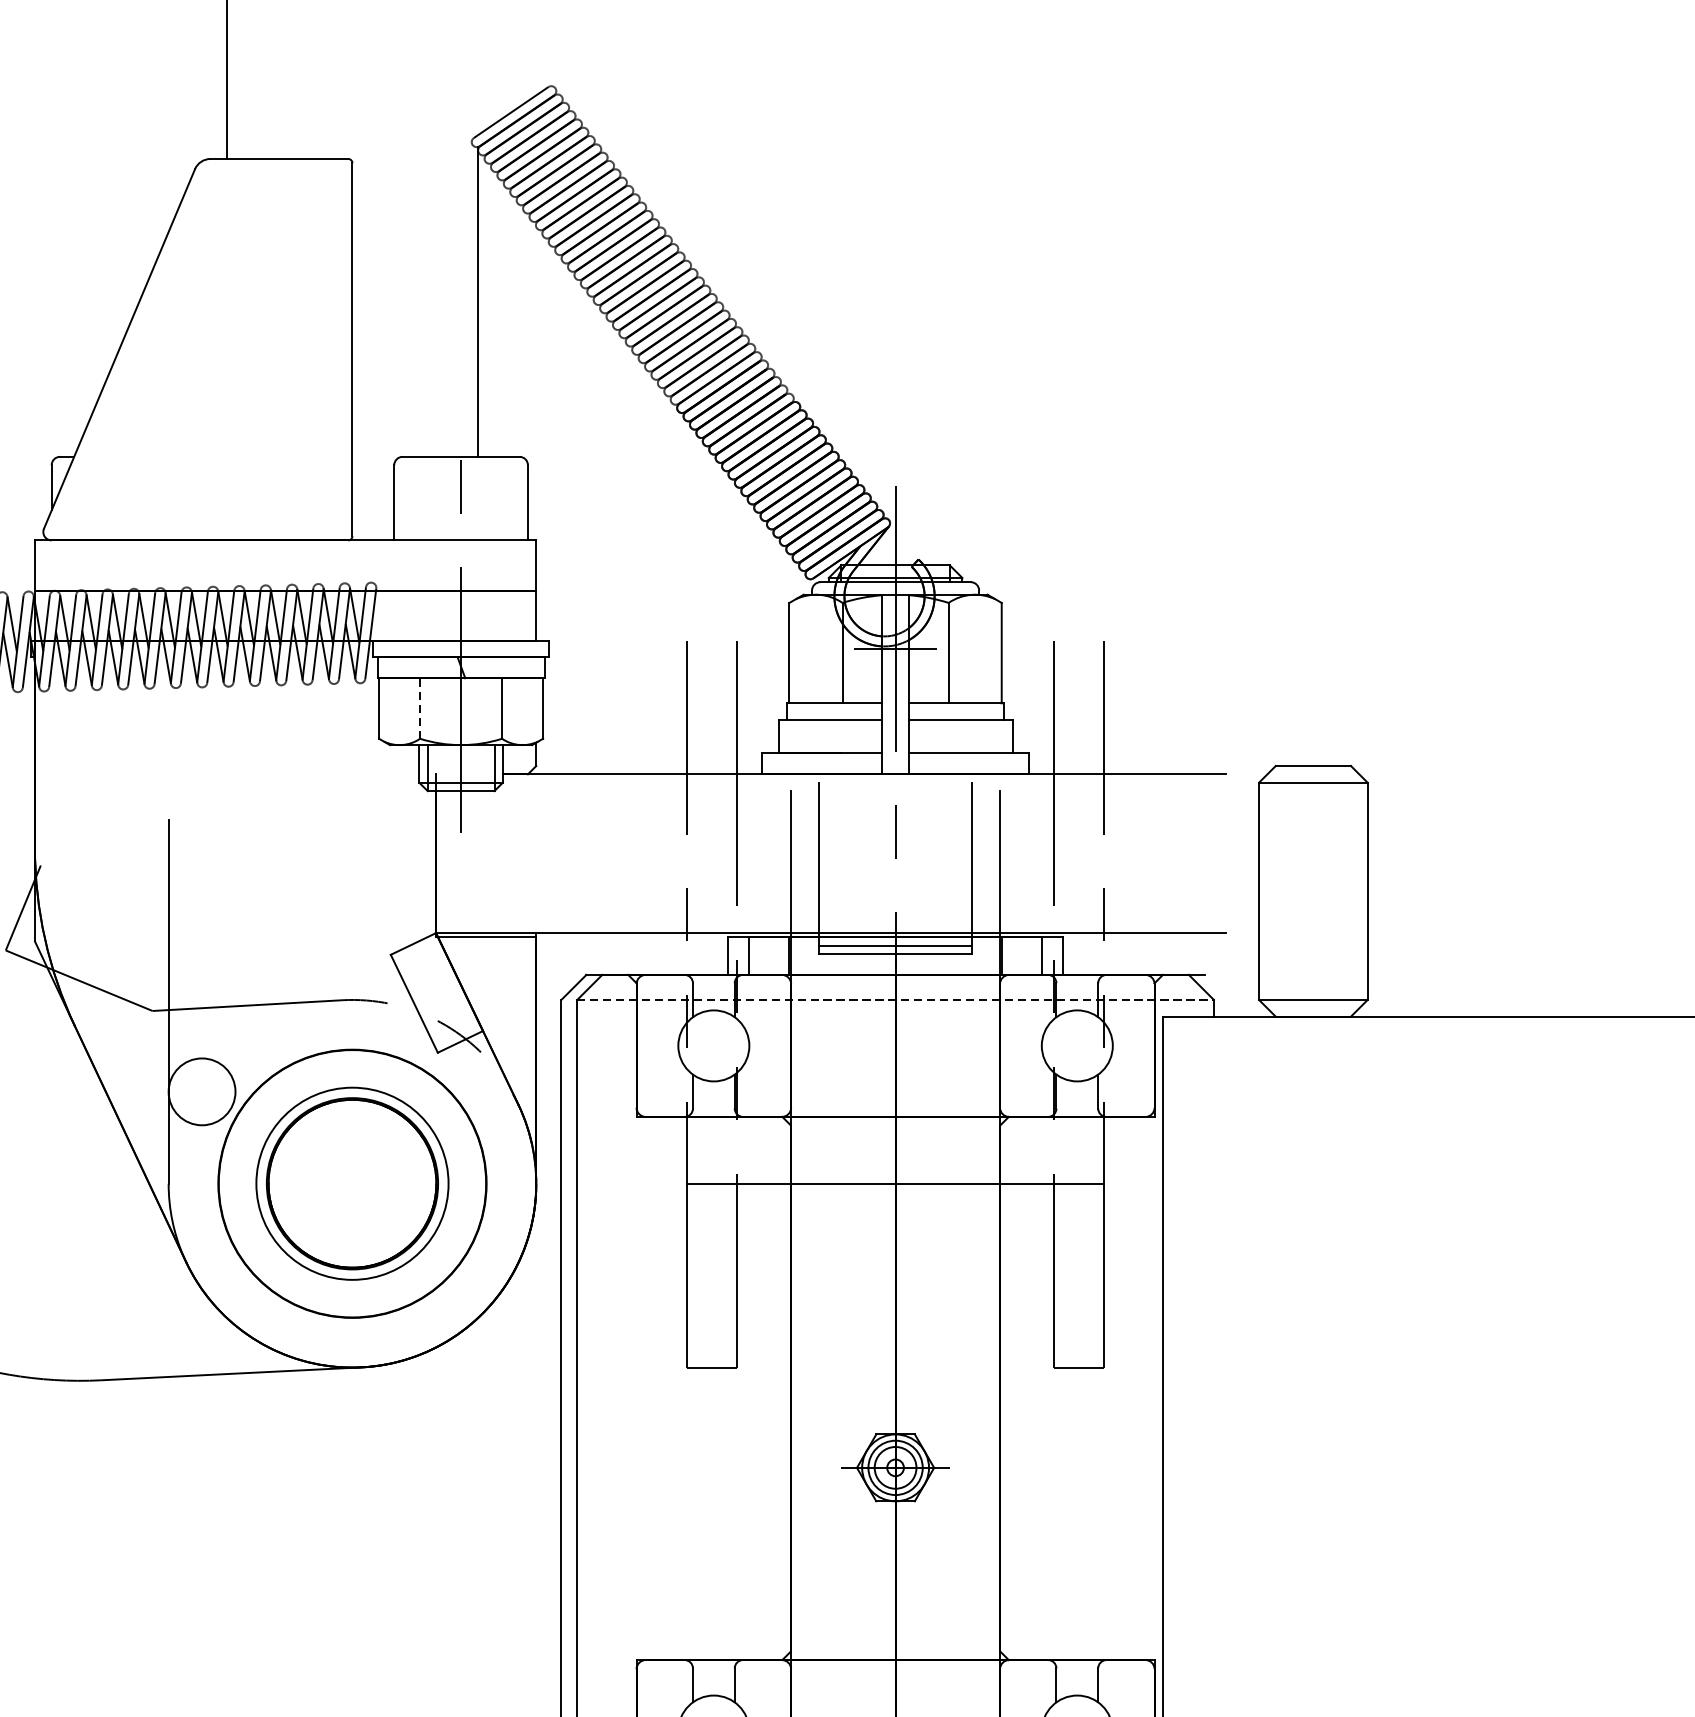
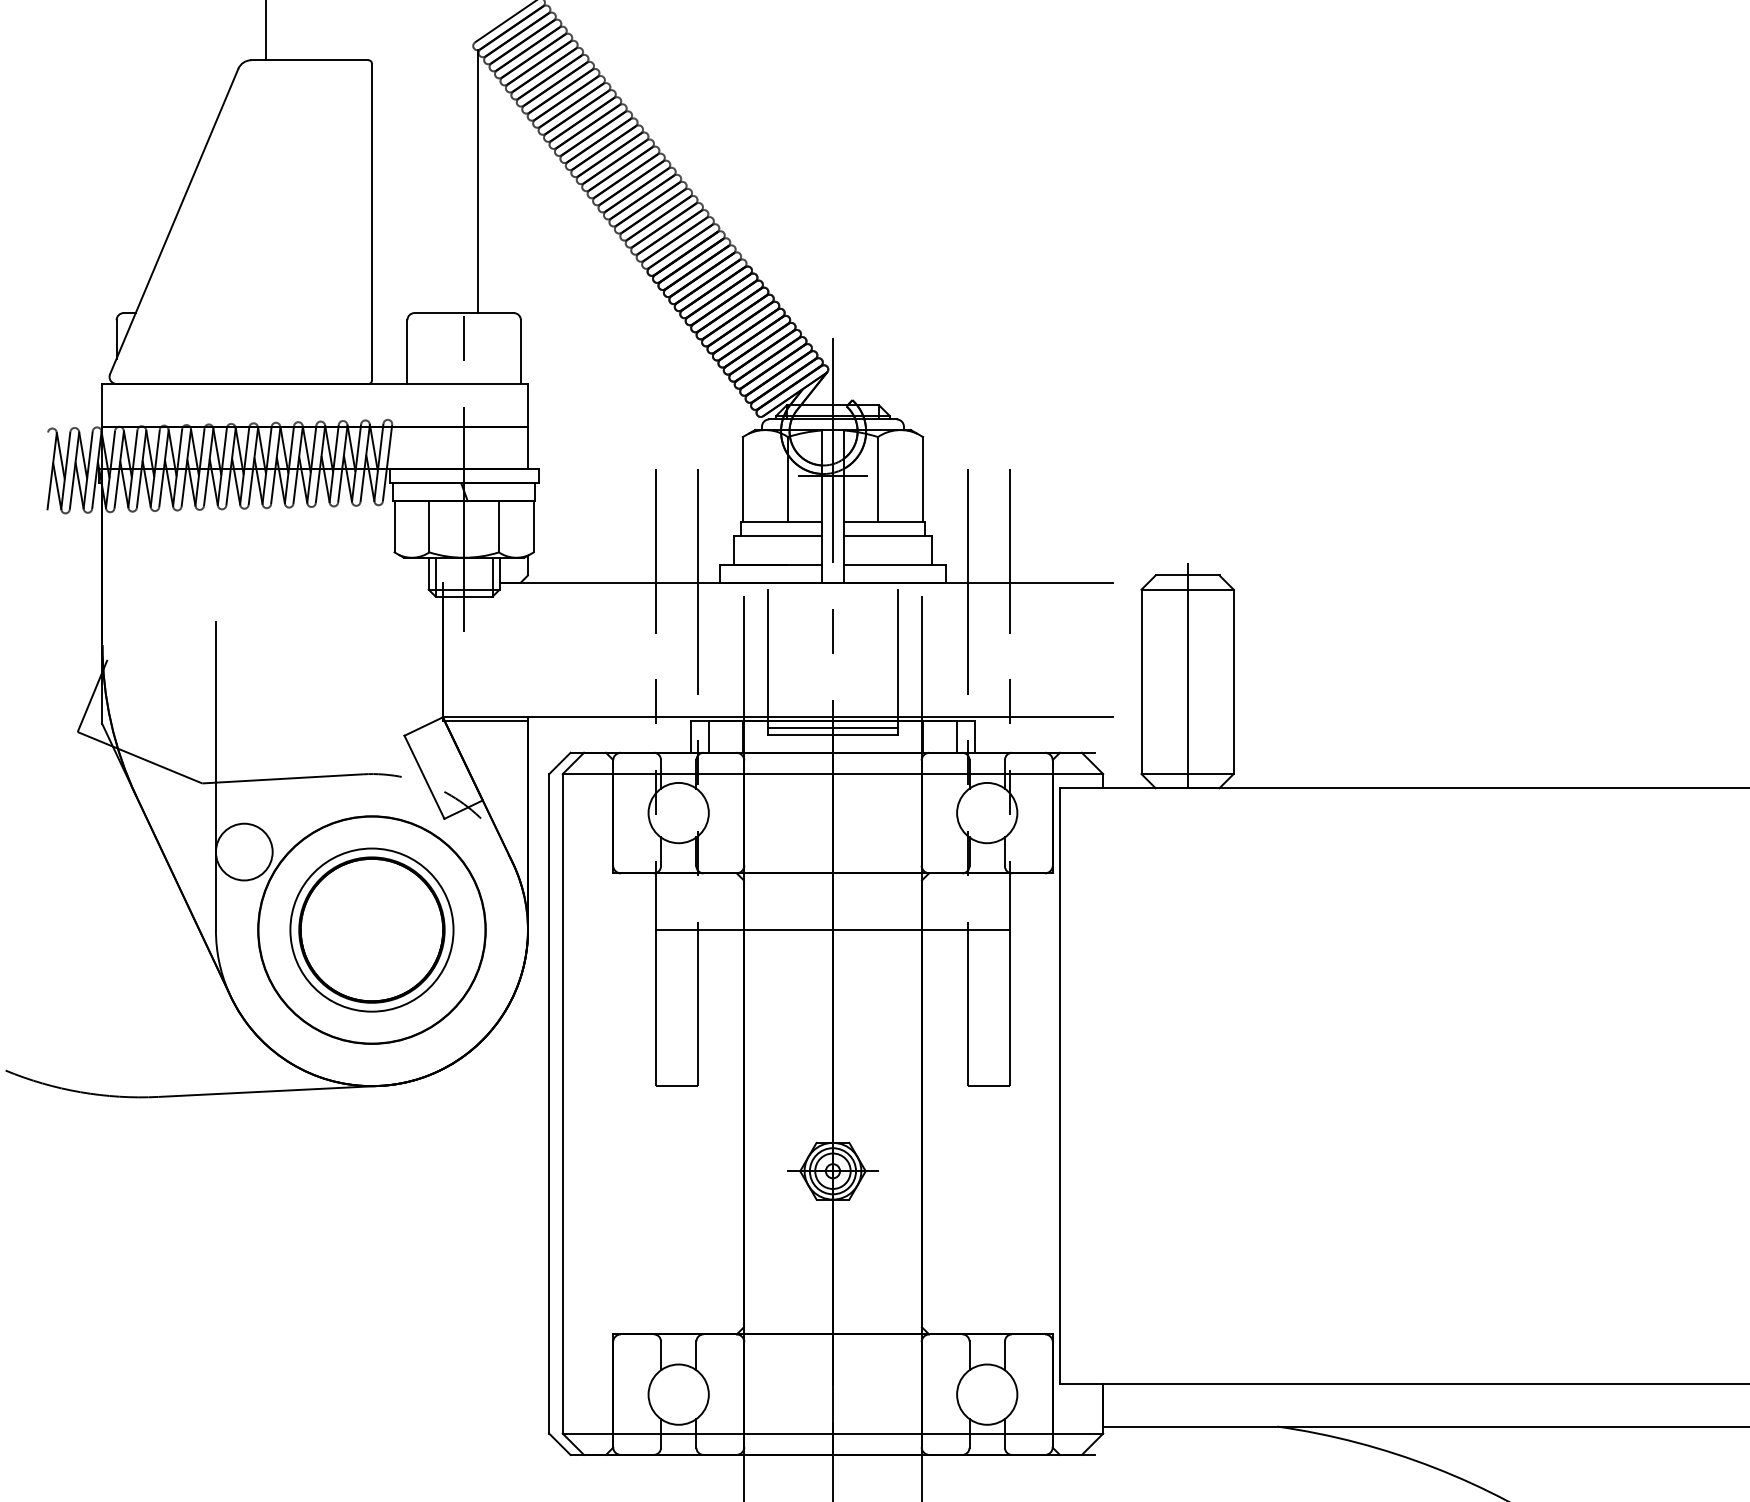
line: (420, 708) -> (429, 526), dashed -> solid
line: (1313, 870) -> (1187, 664), added
line: (896, 1000) -> (833, 774), dashed -> solid

